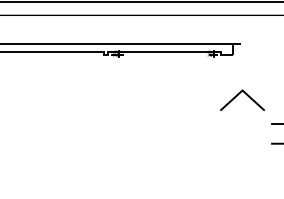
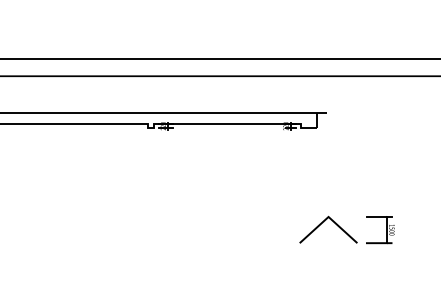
line: (237, 95) -> (322, 223), moved

